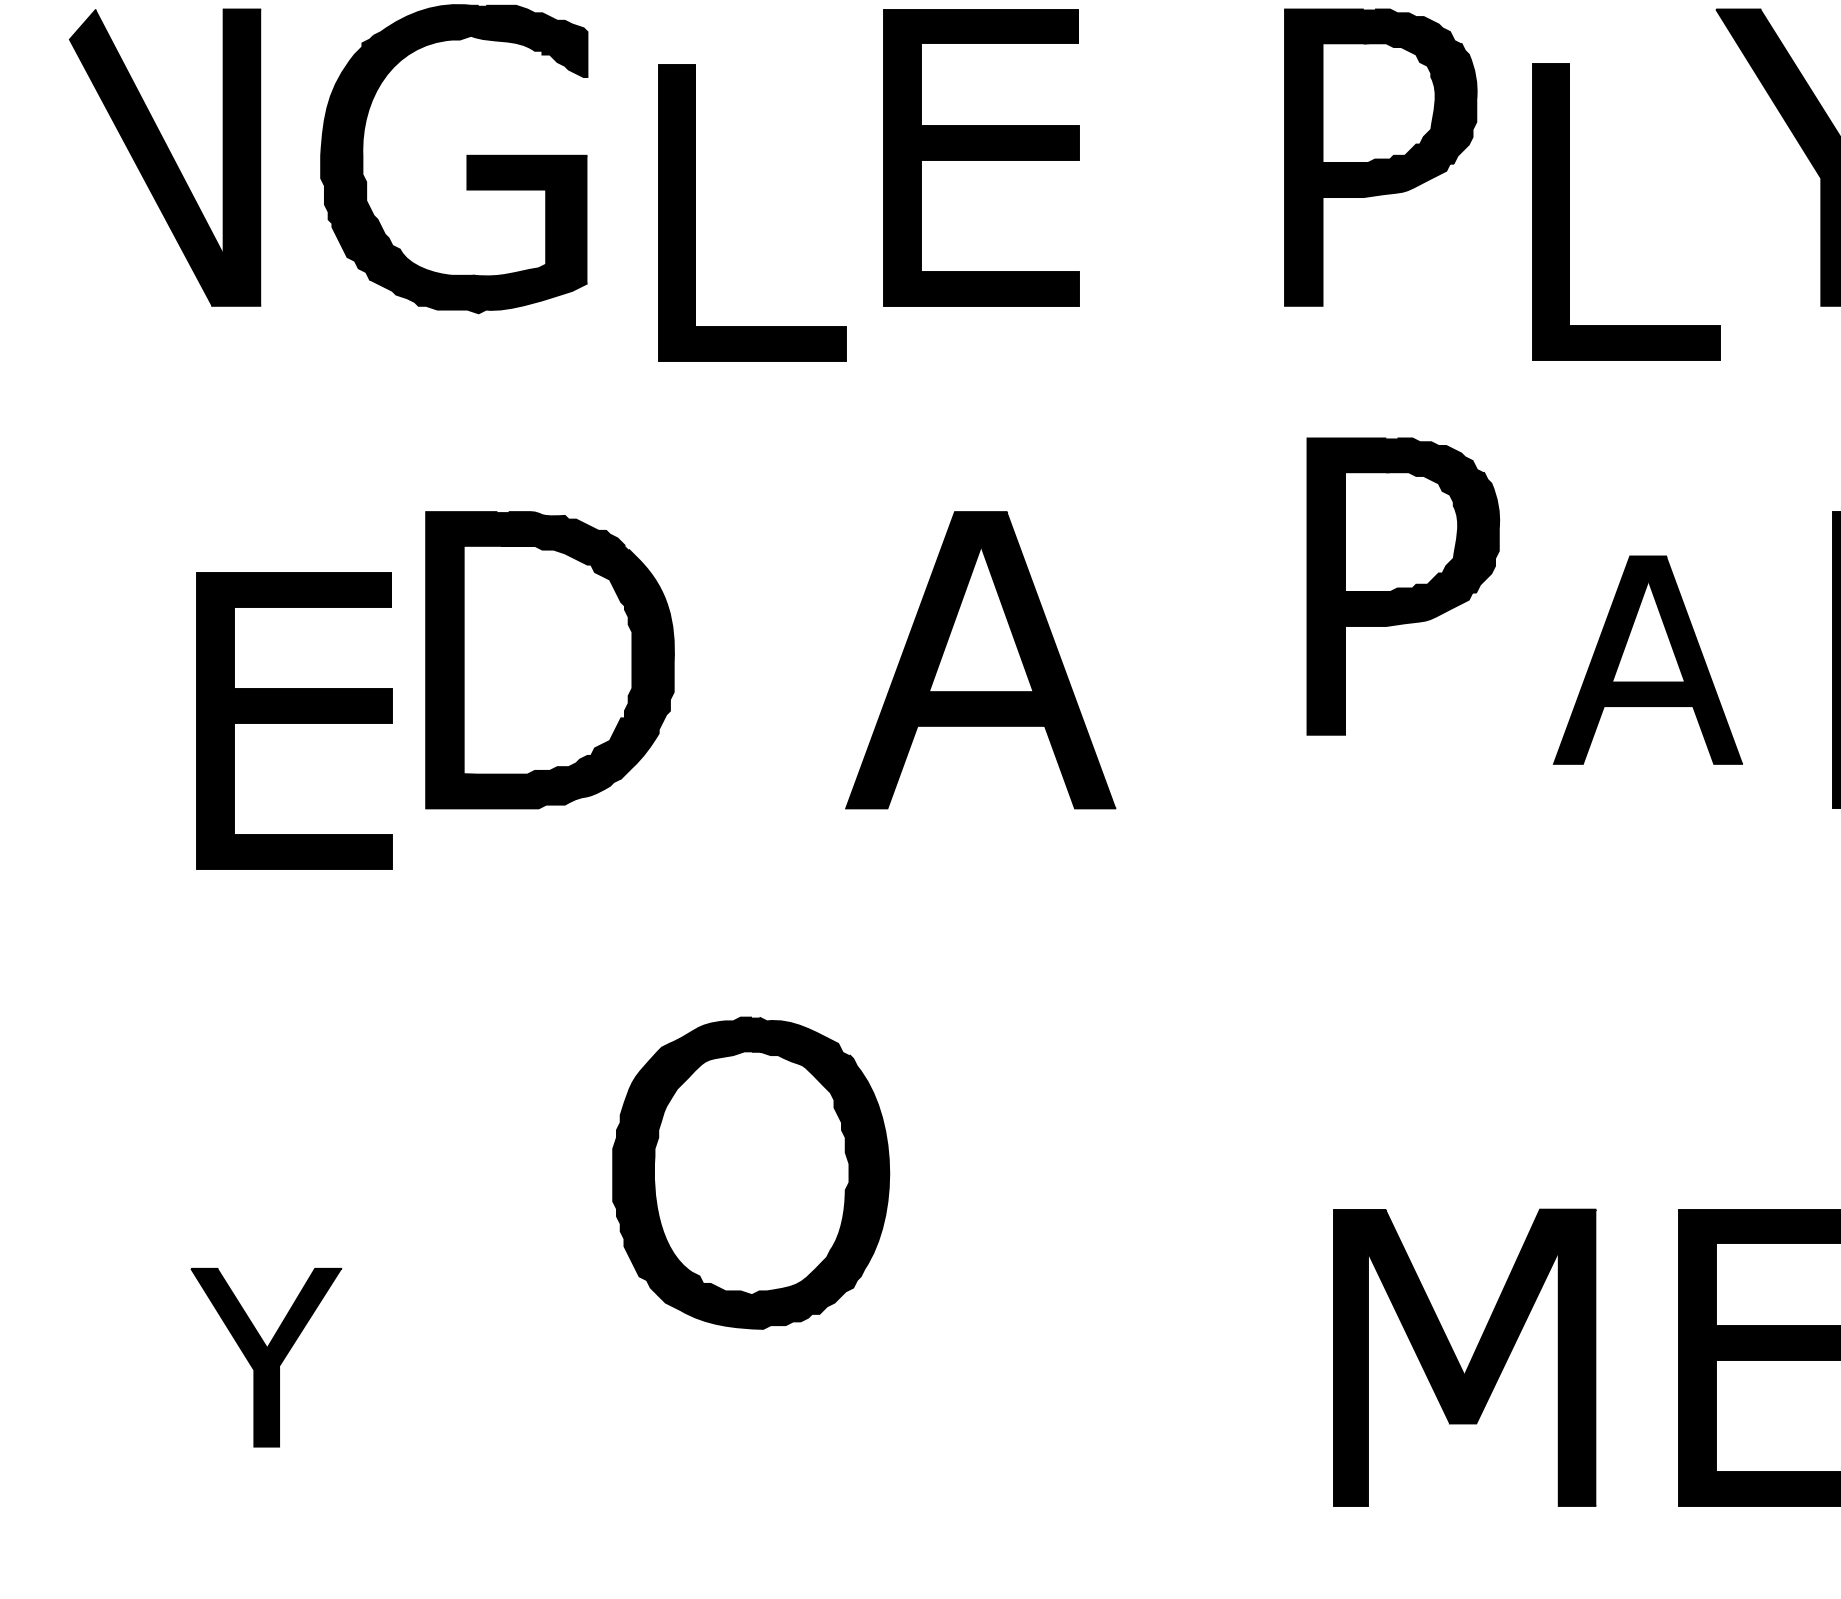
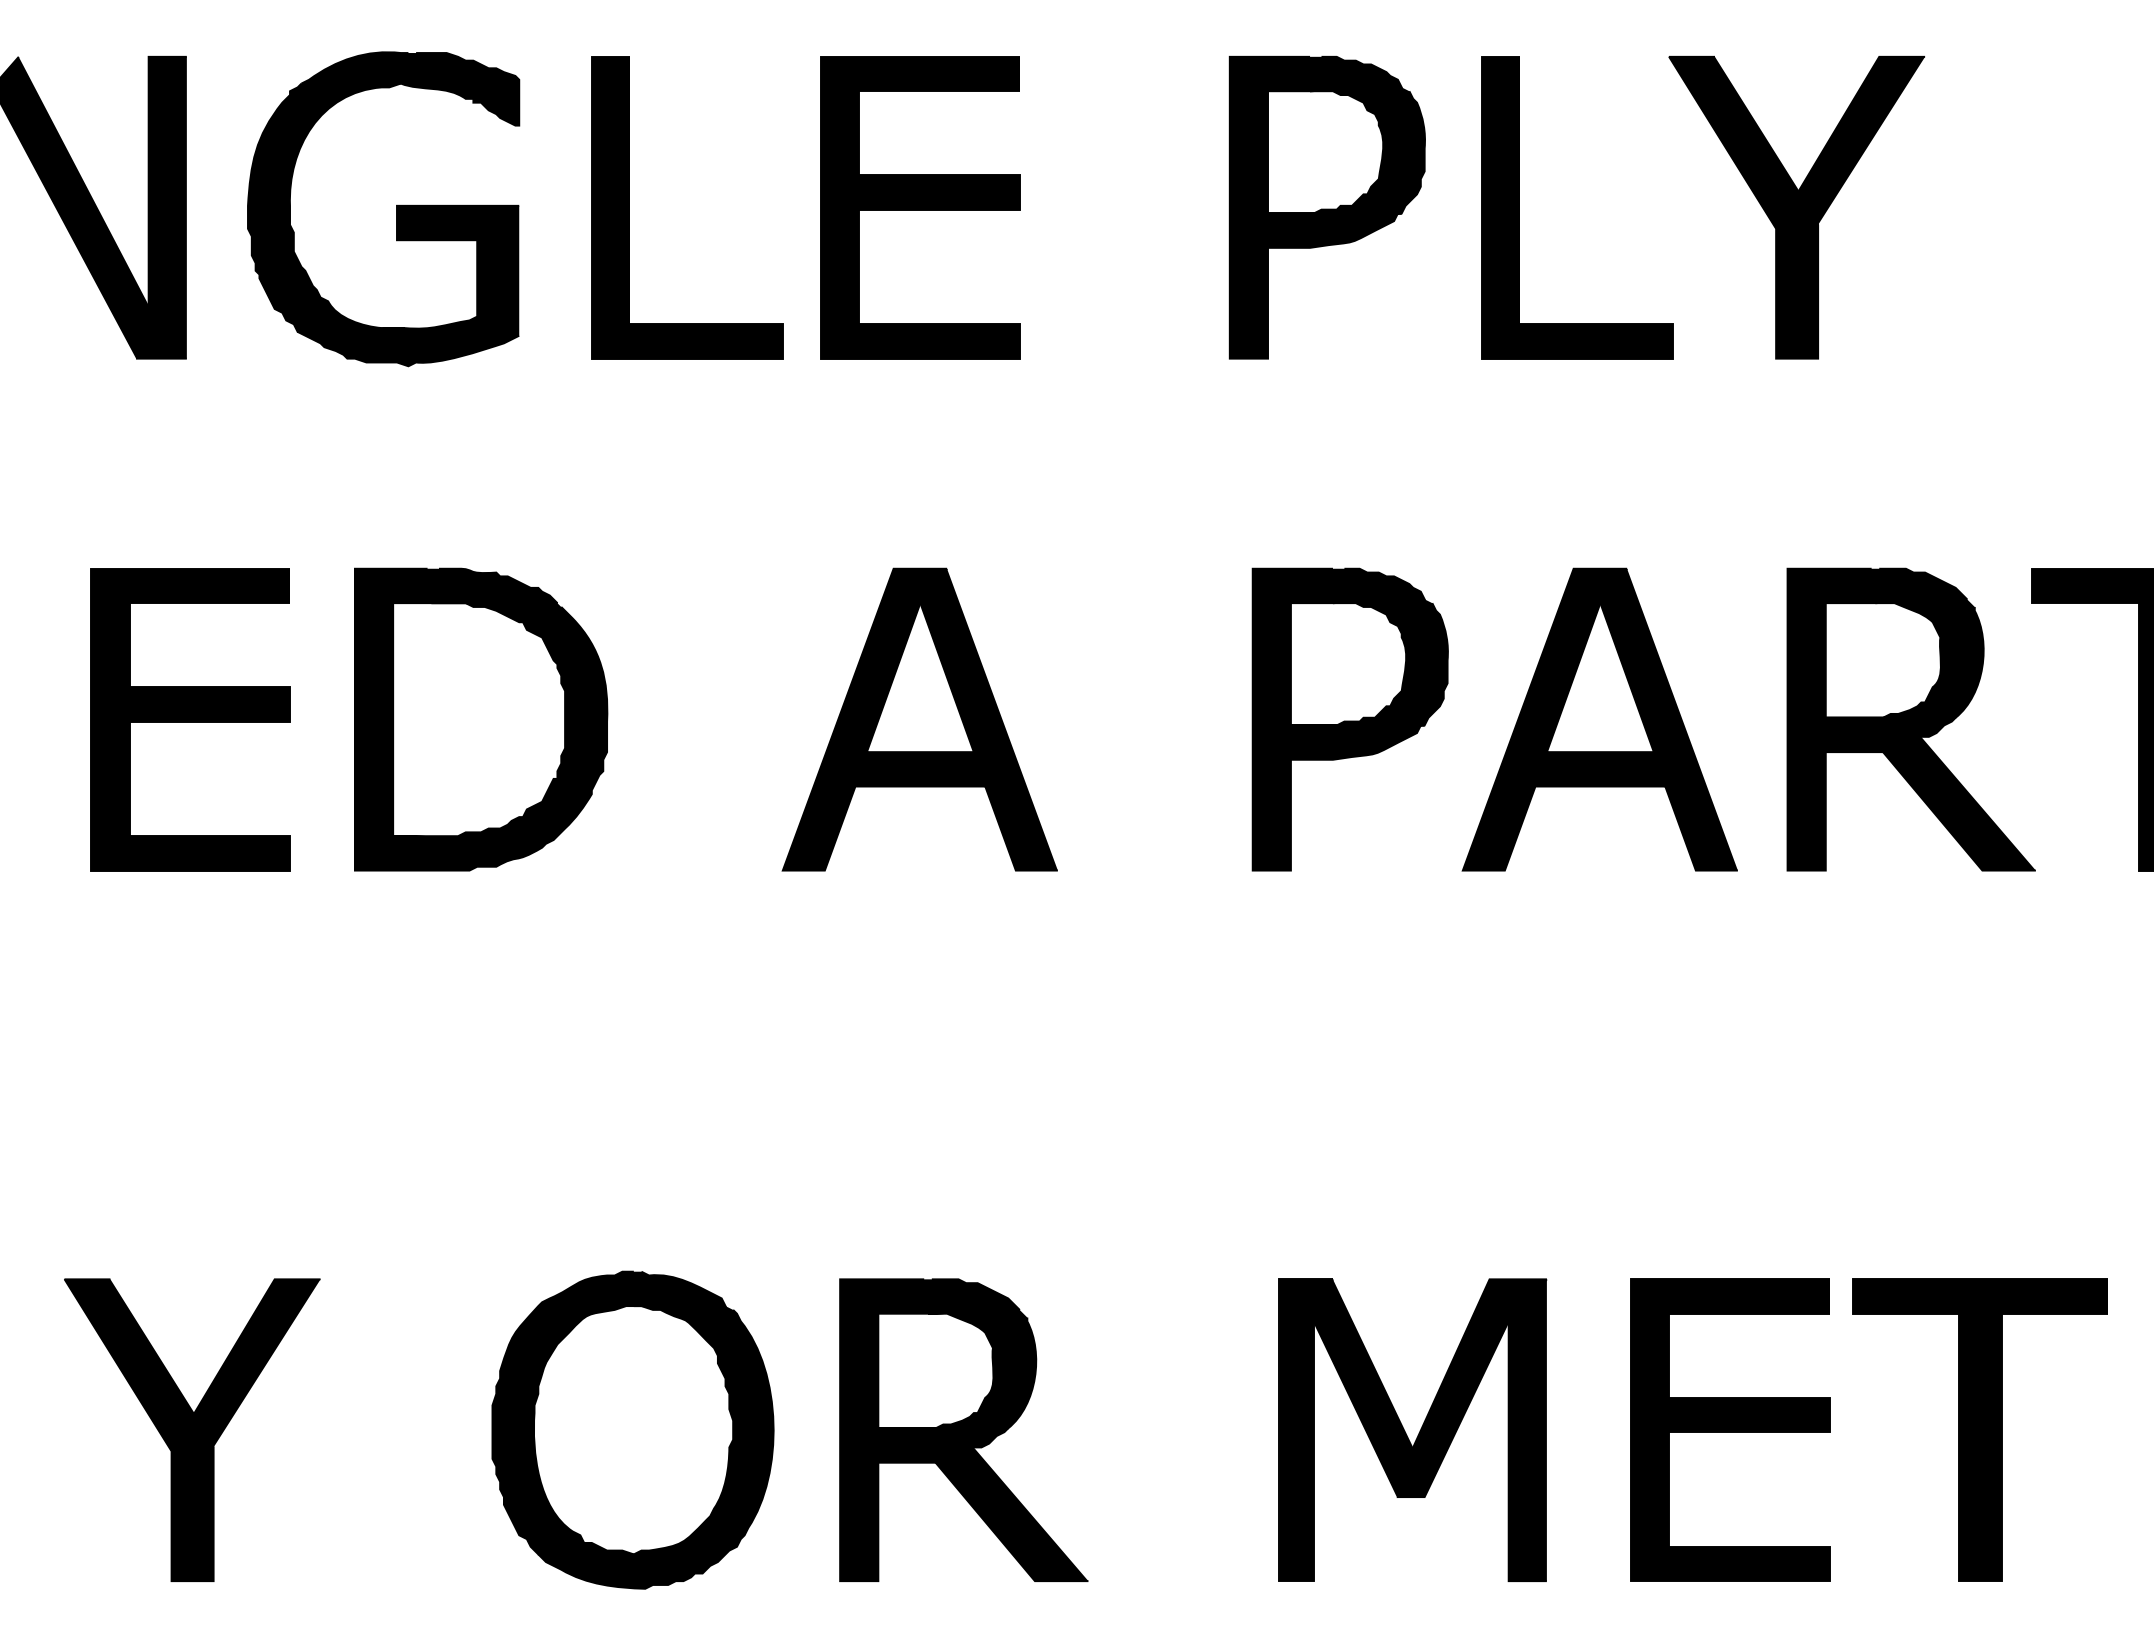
part: (1569, 211) -> (1519, 207), moved
part: (695, 212) -> (629, 207), moved
part: (1402, 586) -> (1349, 719), moved
part: (1647, 660) -> (1599, 719), size x1.43
part: (294, 720) -> (190, 719), moved
part: (750, 1172) -> (632, 1429), moved
part: (266, 1357) -> (192, 1429), size x1.67
part: (1023, 1357) -> (963, 1429), added

